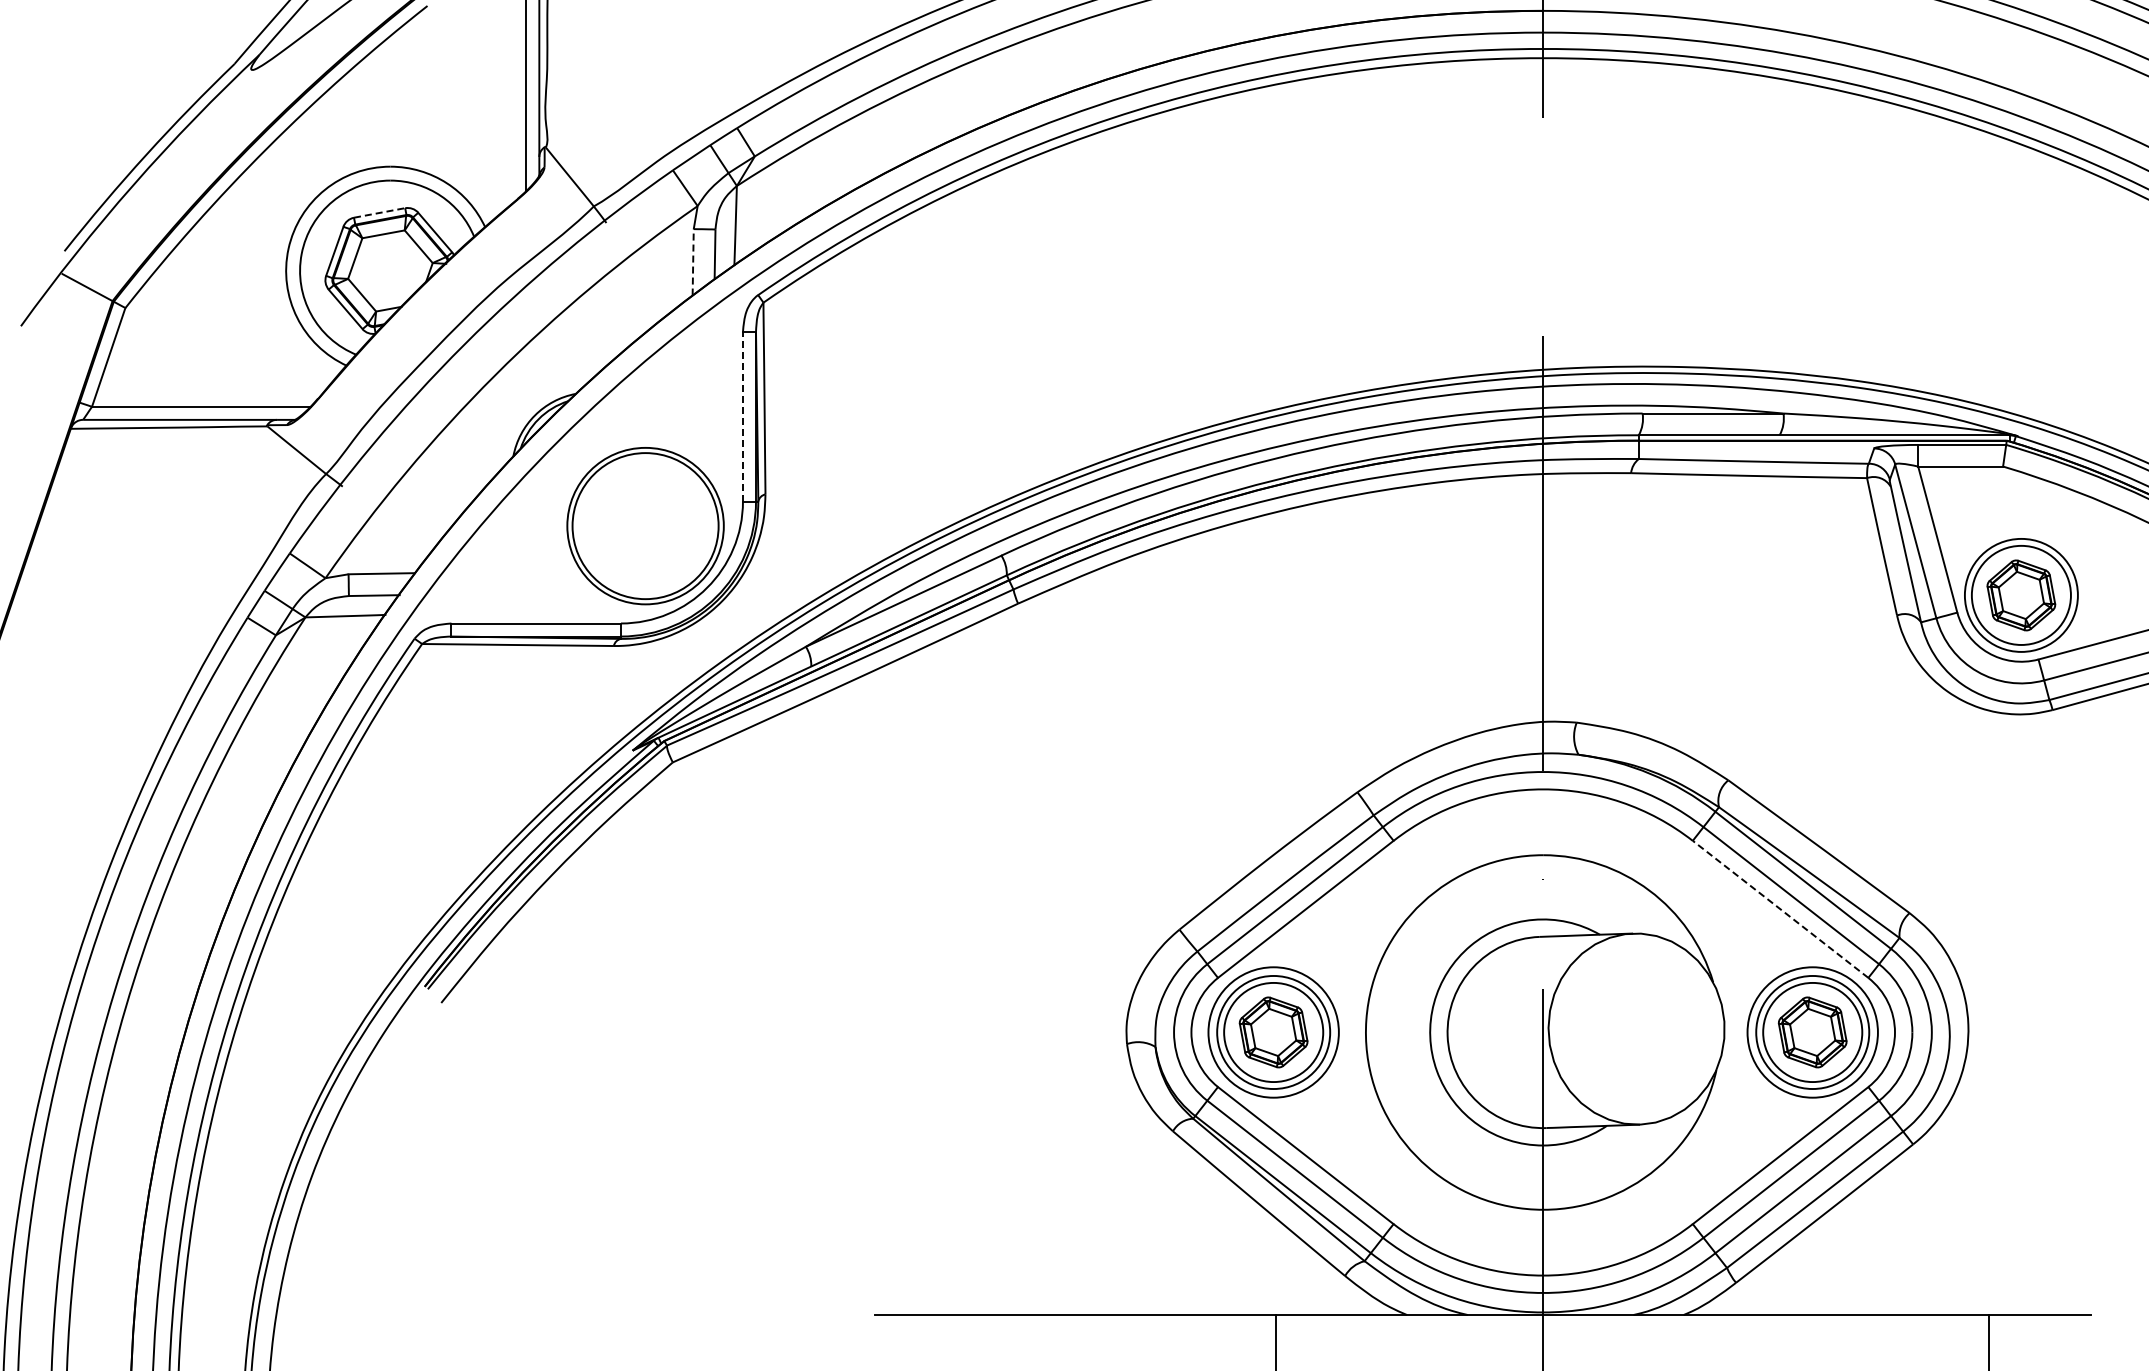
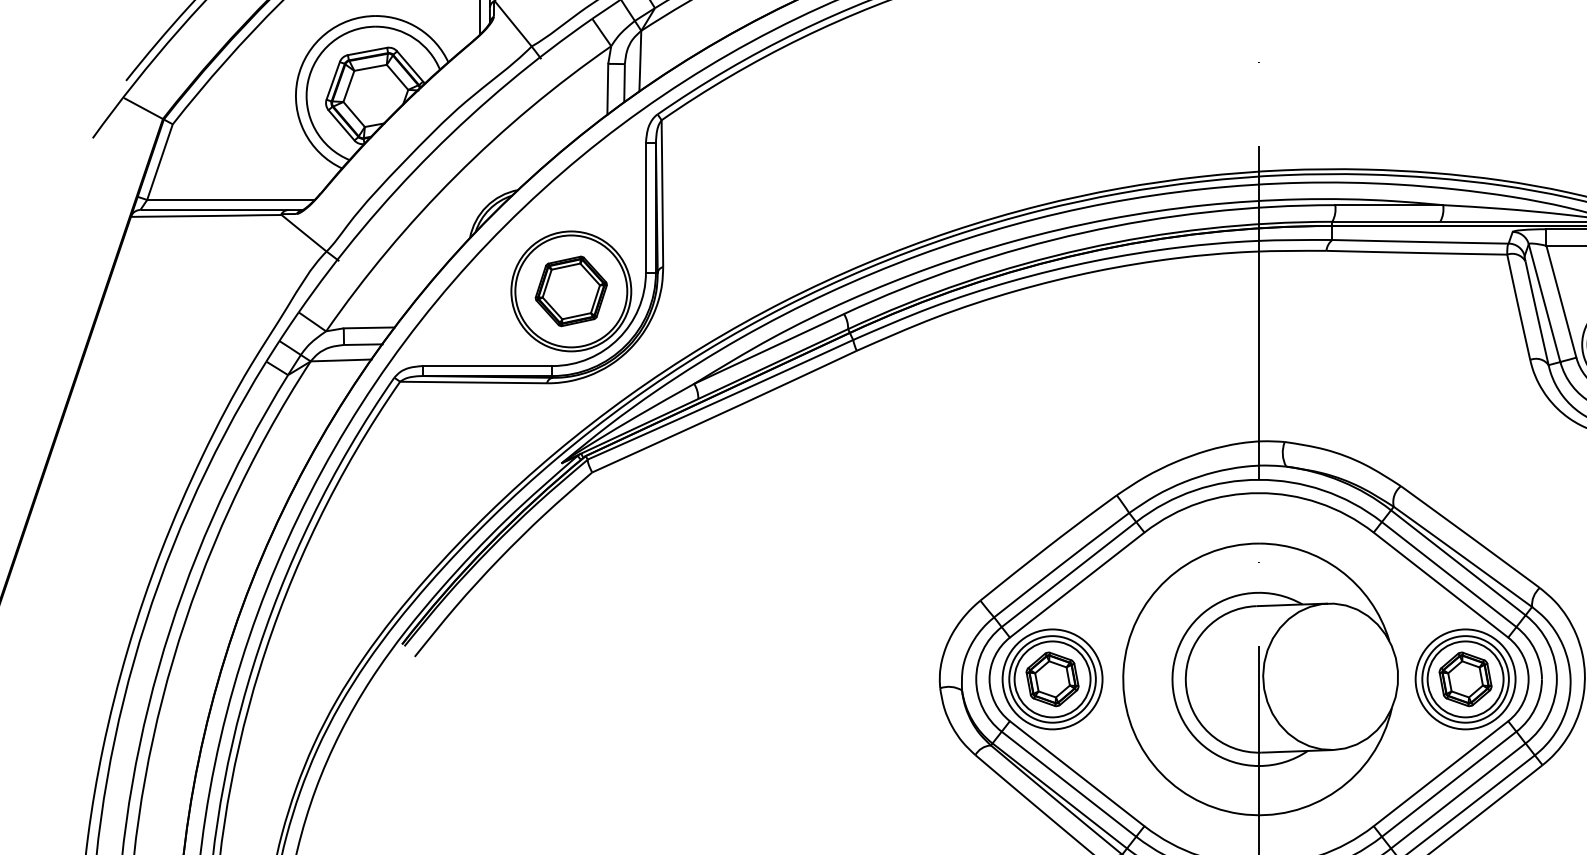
line: (380, 212) -> (368, 51), dashed -> solid
line: (693, 261) -> (608, 88), dashed -> solid
line: (742, 416) -> (645, 207), dashed -> solid
part: (645, 525) -> (571, 290), added
line: (1780, 909) -> (1440, 585), dashed -> solid

